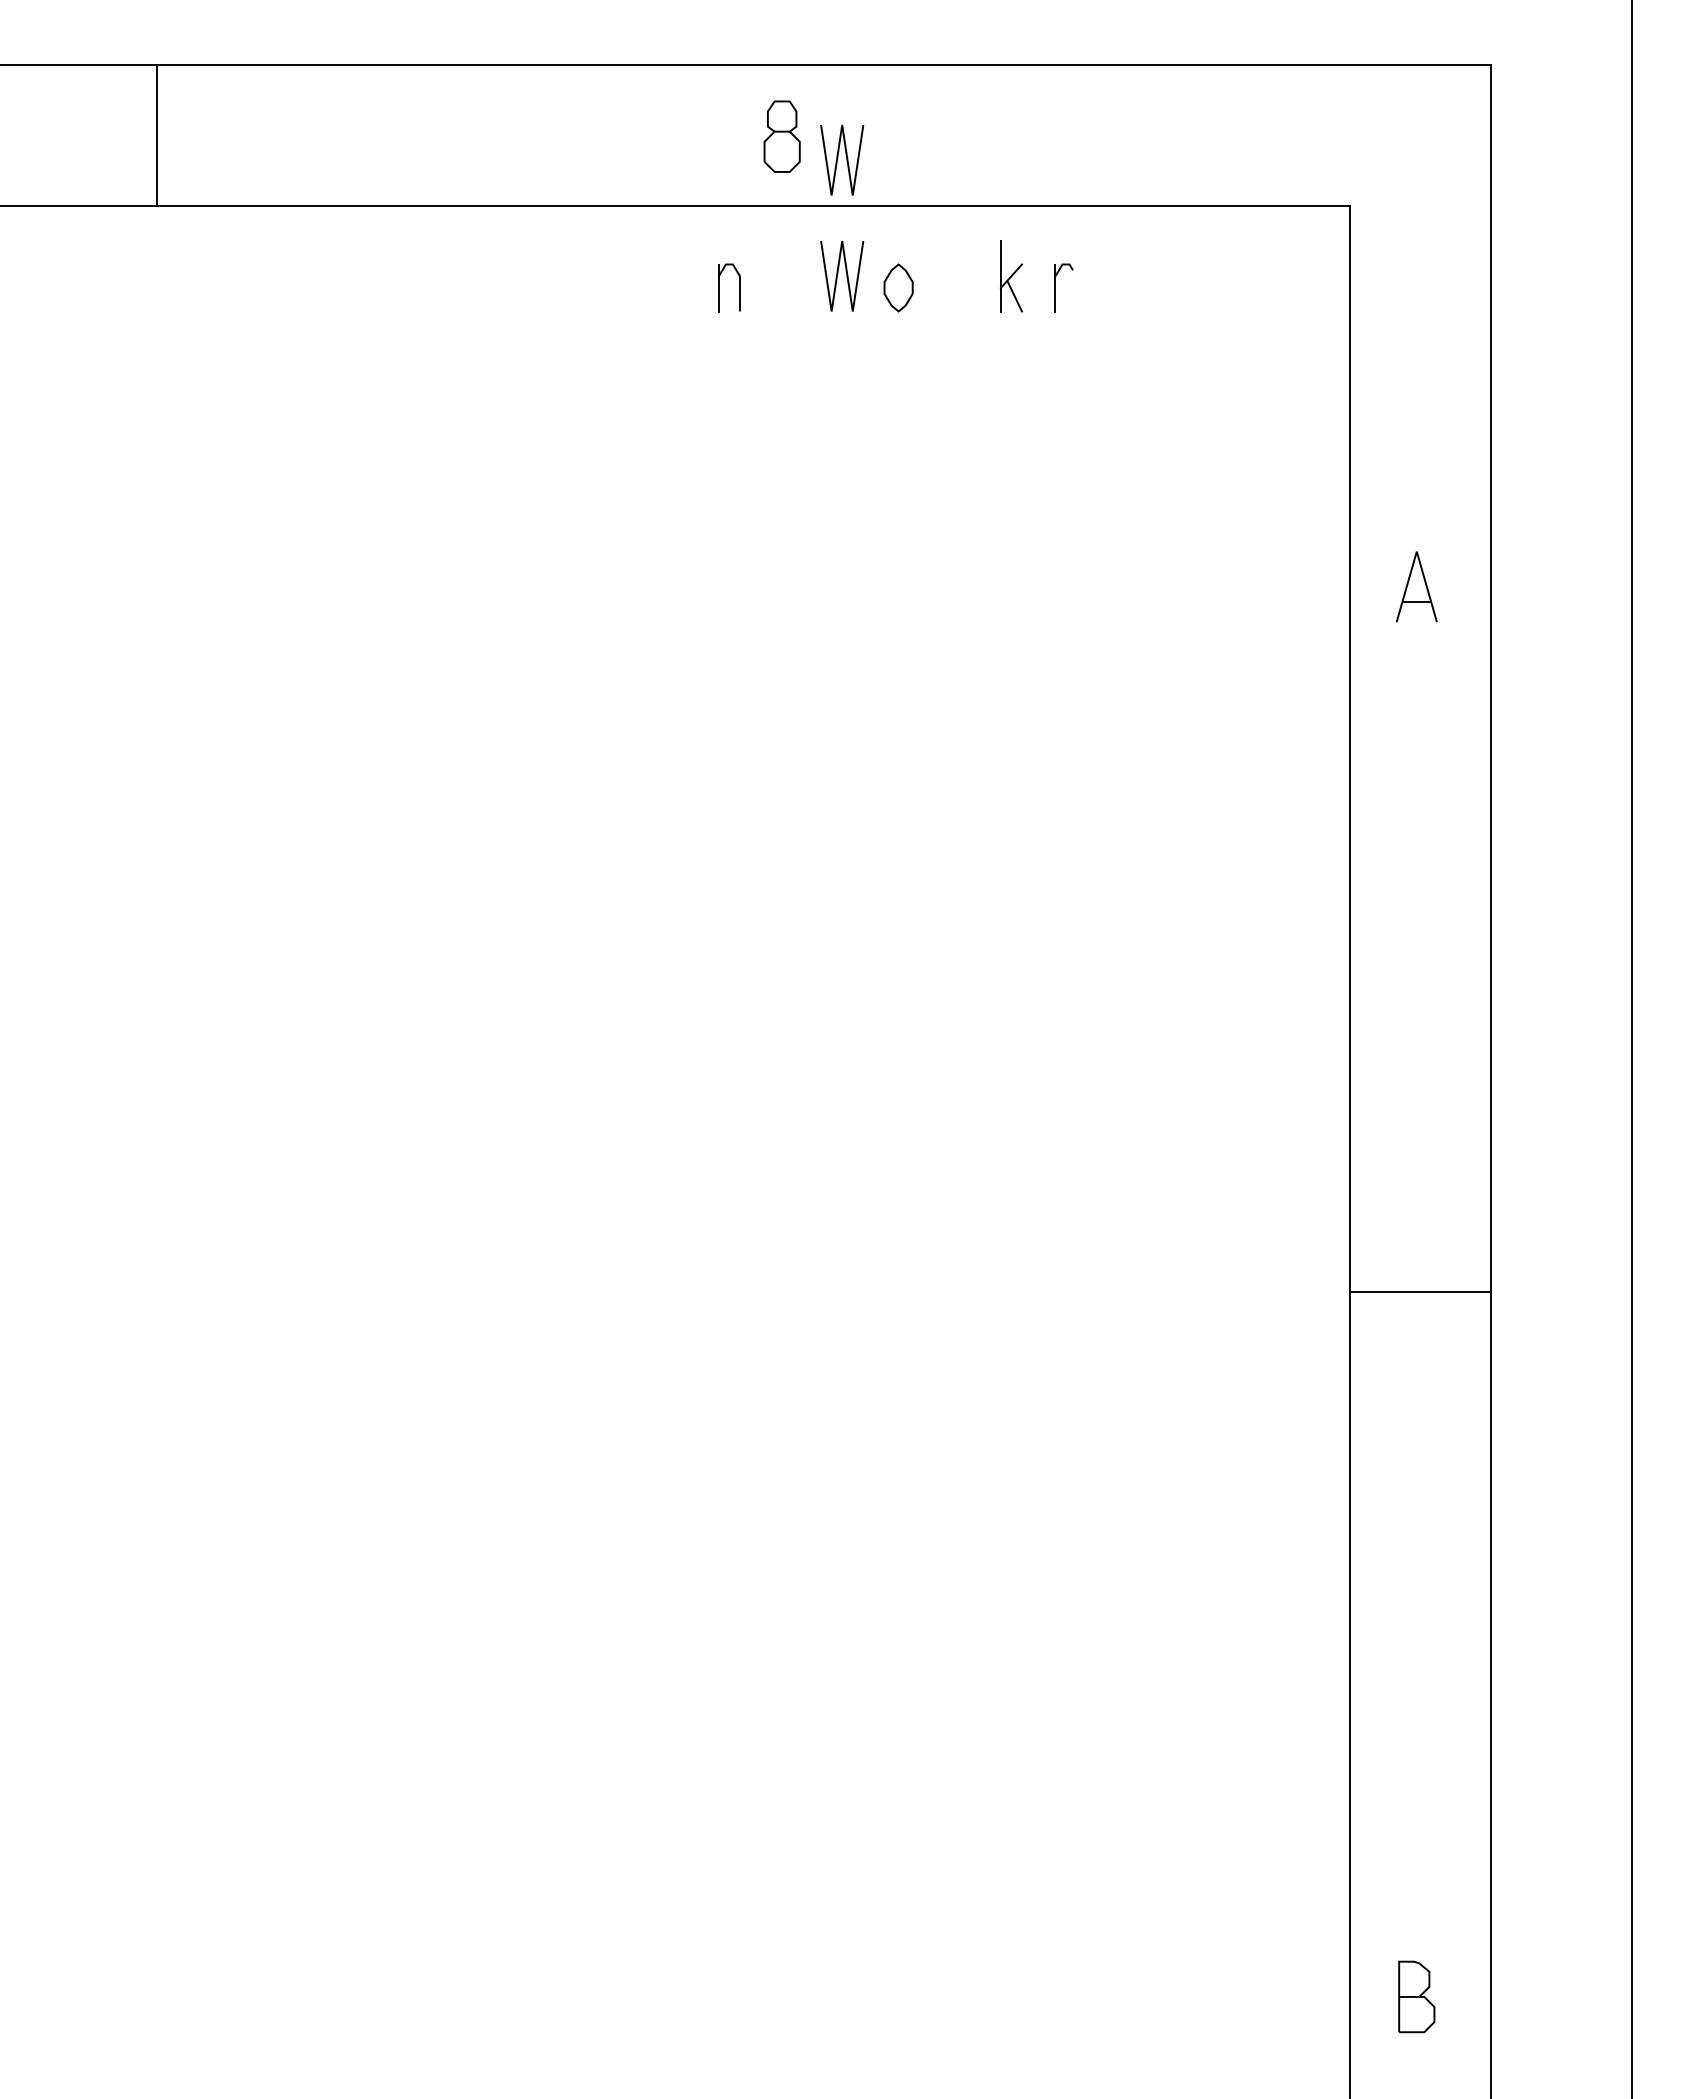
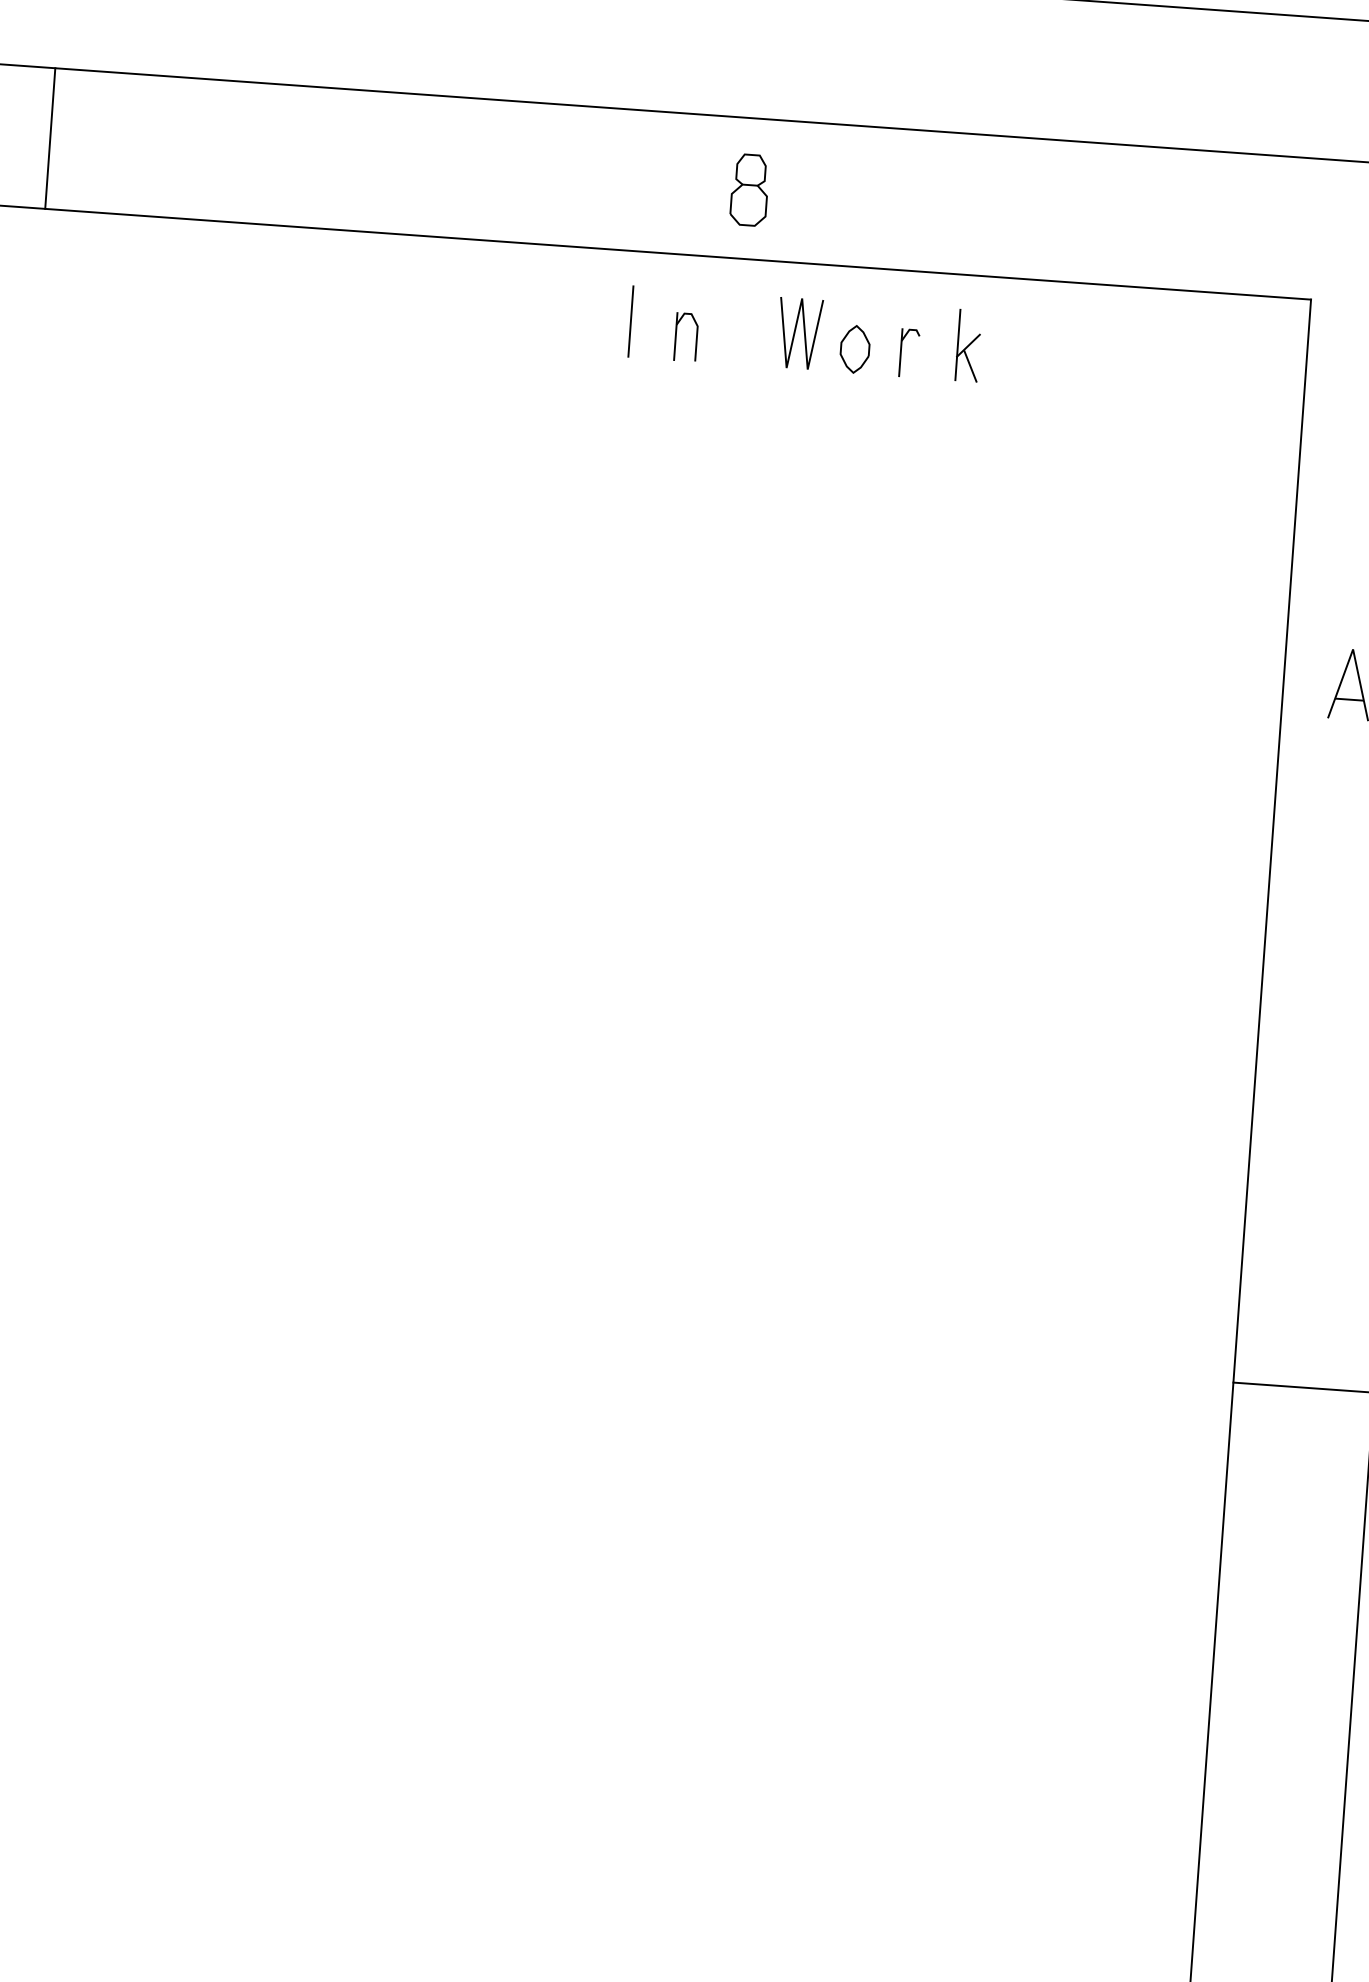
line: (156, 134) -> (50, 137), moved
line: (846, 159) -> (812, 217), removed
line: (673, 276) -> (631, 321), added
part: (1055, 287) -> (900, 352), moved

